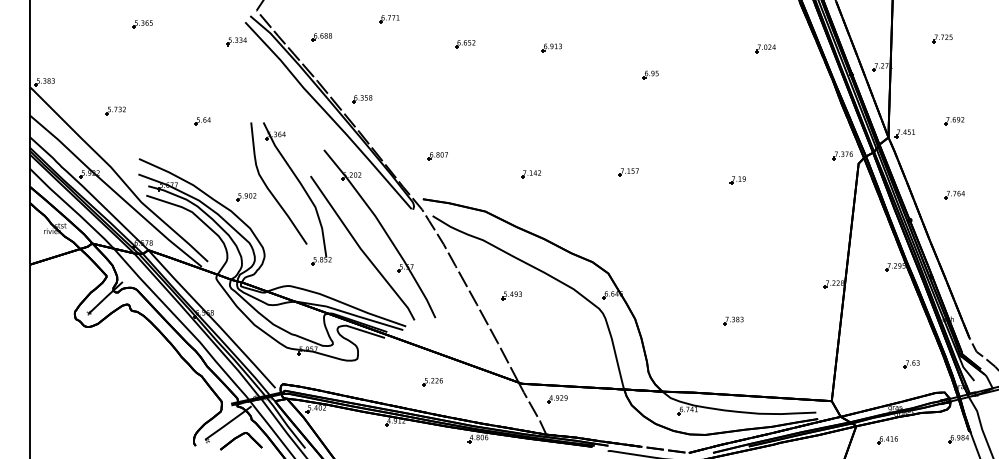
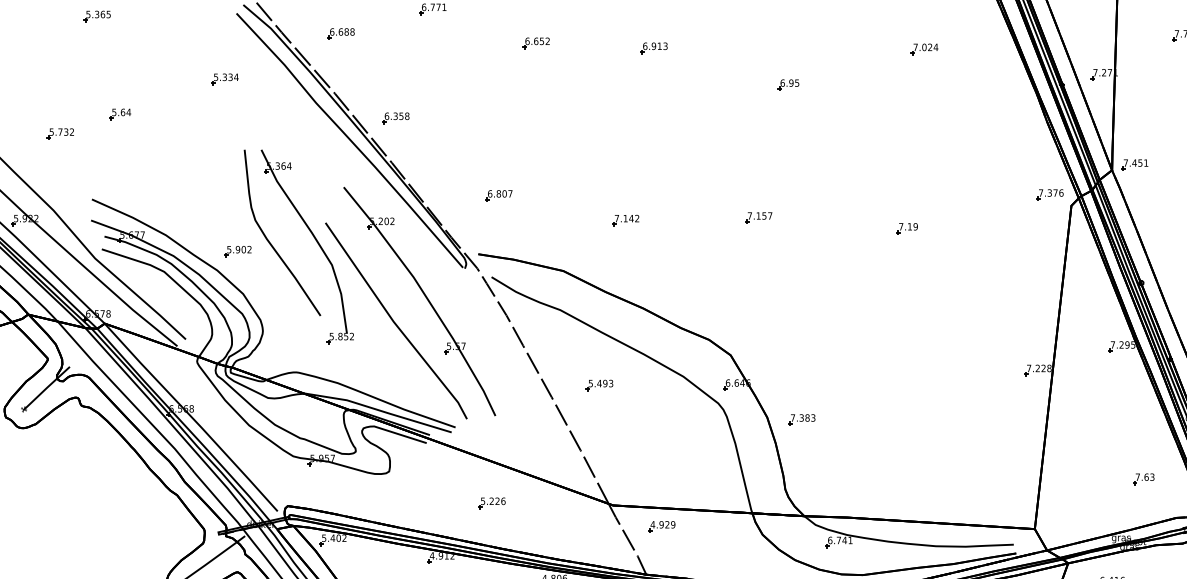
part: (236, 41) -> (224, 79), moved
part: (765, 48) -> (924, 49), moved
part: (202, 121) -> (119, 114), moved
part: (733, 320) -> (801, 419), moved

